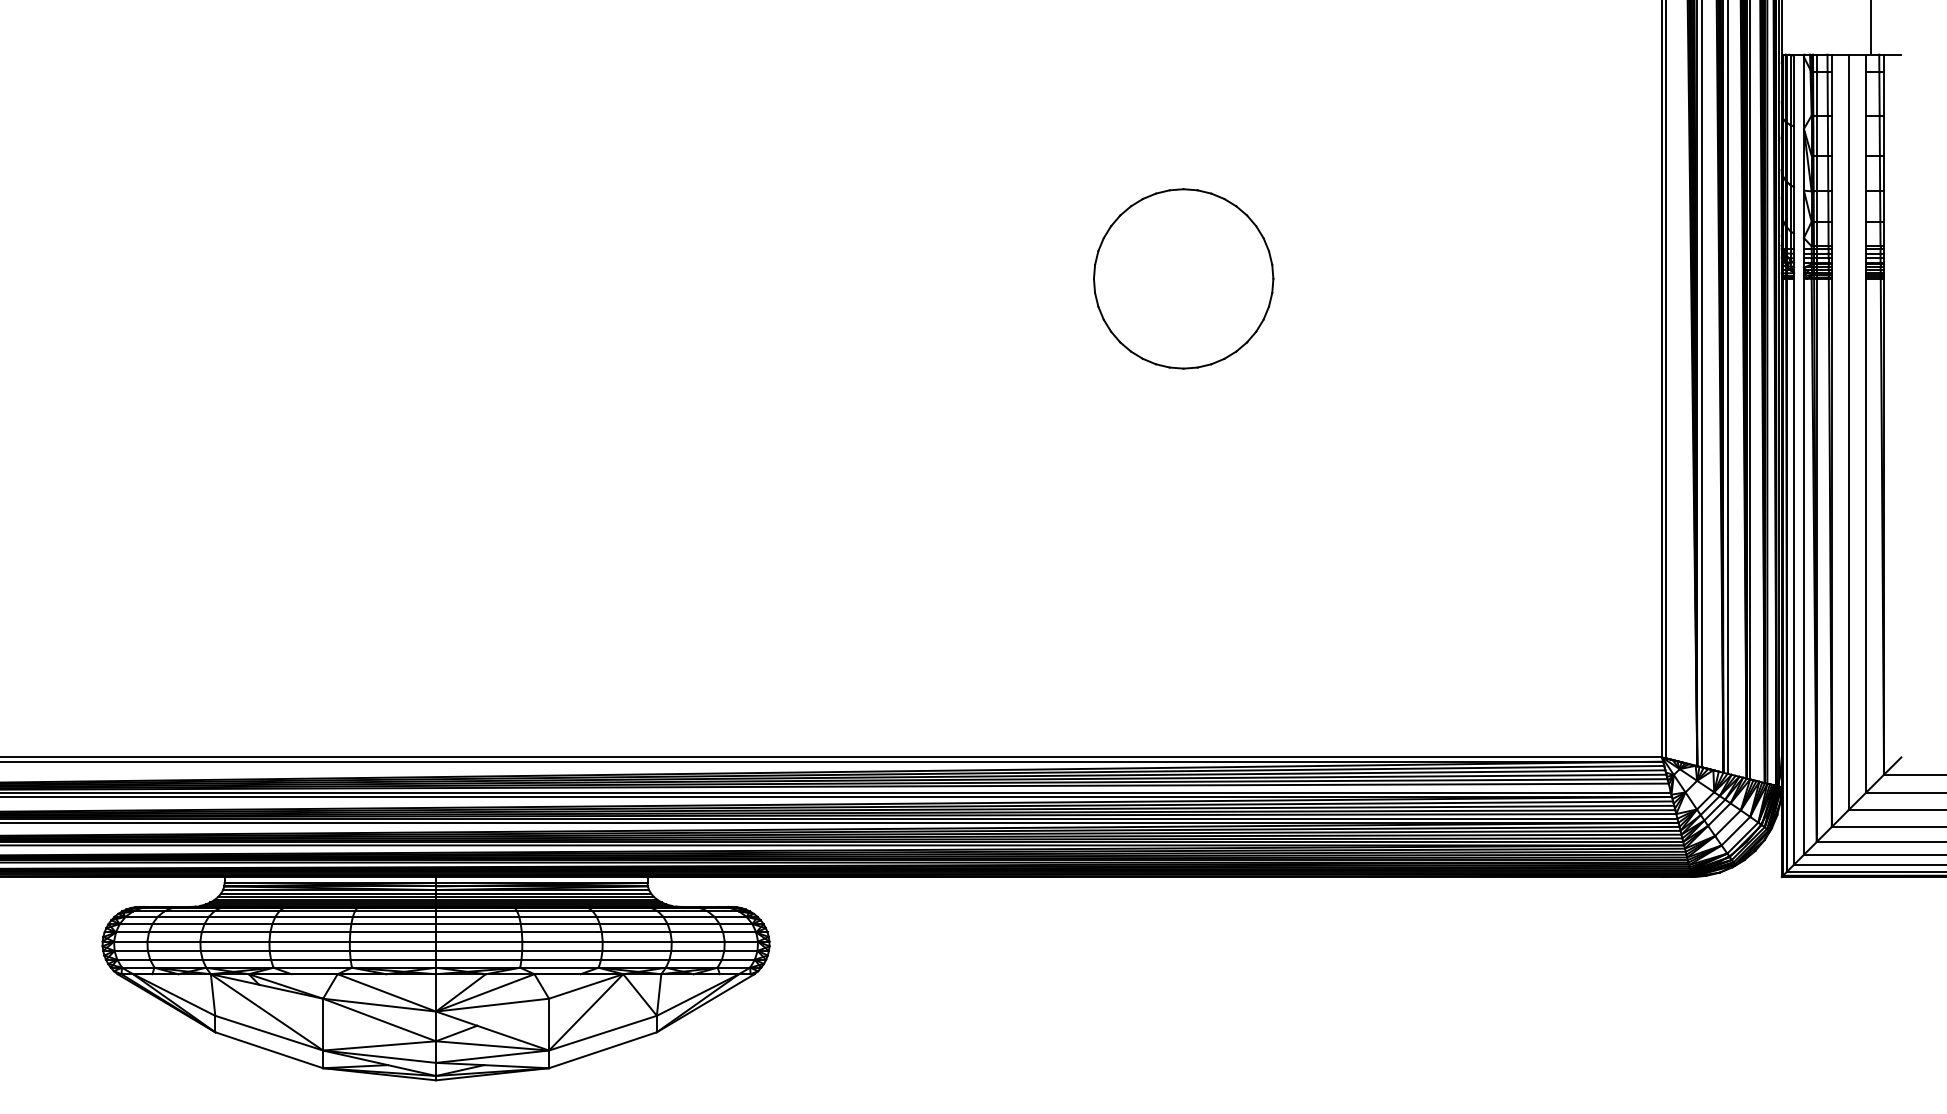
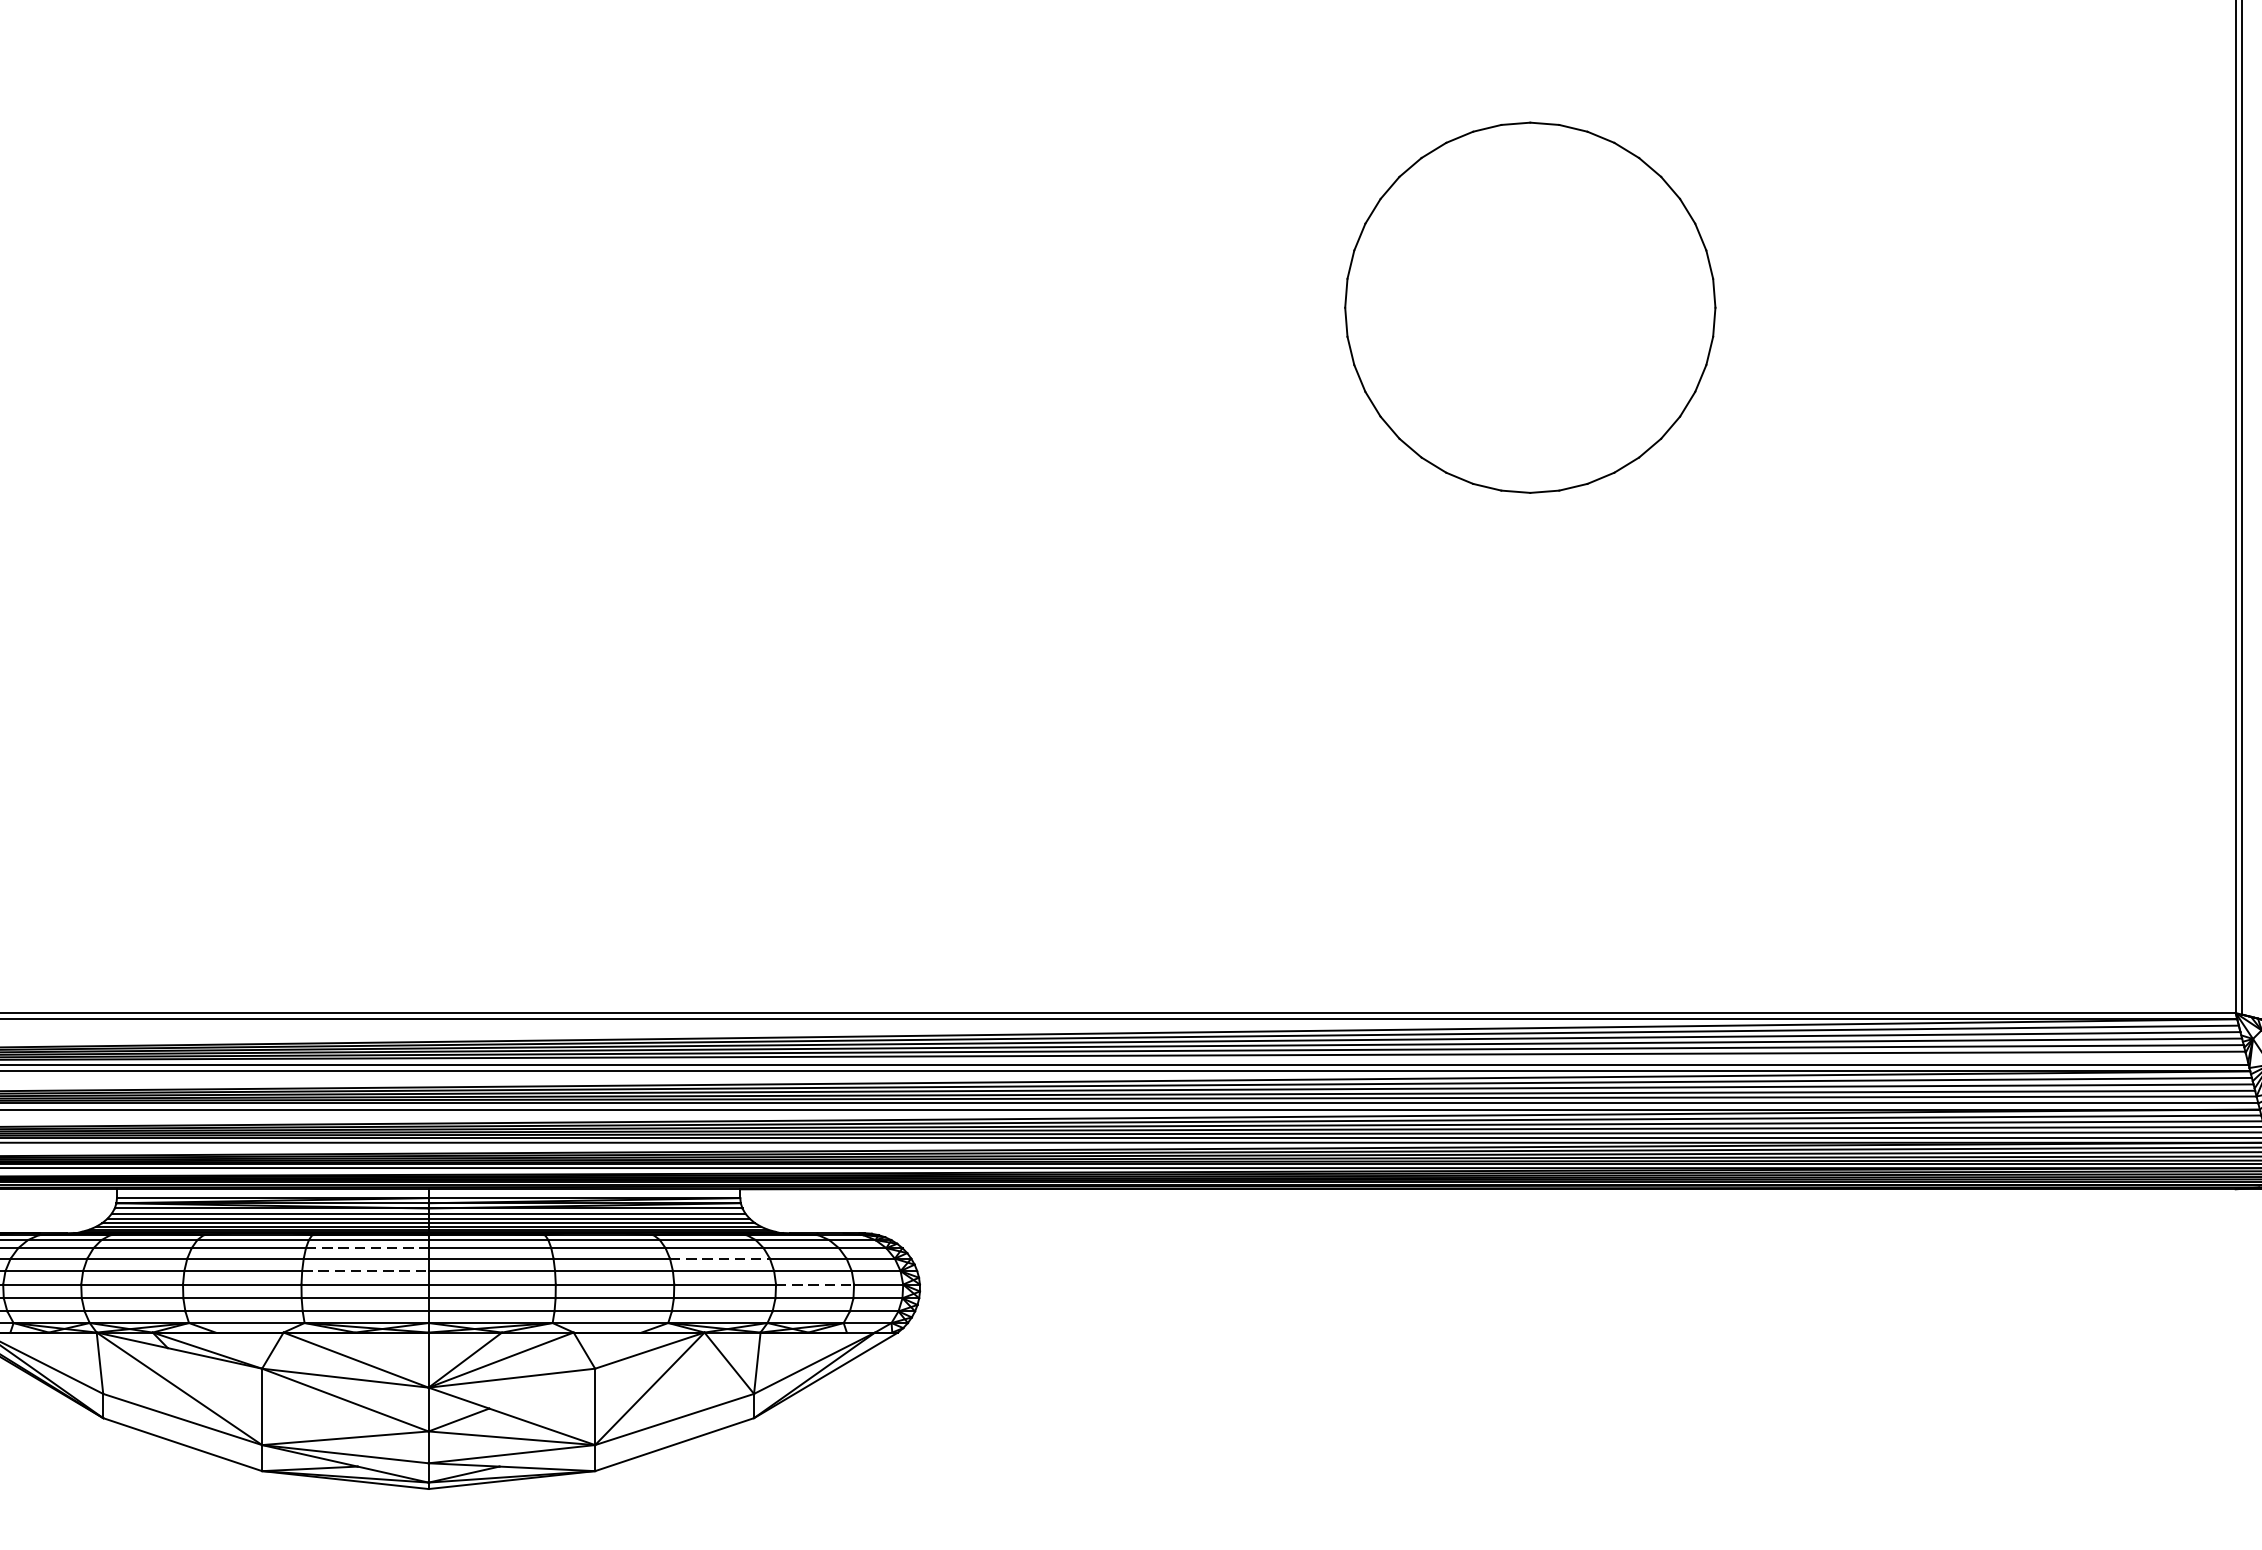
part: (1183, 278) -> (1530, 307), size x1.4
line: (394, 916) -> (367, 1247), solid -> dashed
line: (633, 924) -> (719, 1259), solid -> dashed
line: (393, 932) -> (365, 1271), solid -> dashed
line: (698, 941) -> (815, 1284), solid -> dashed

